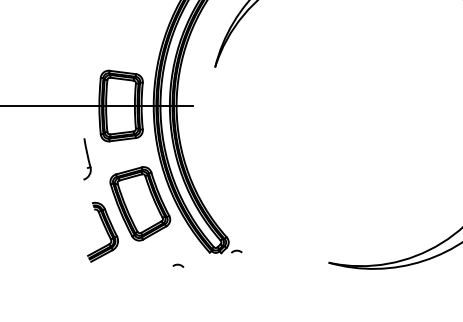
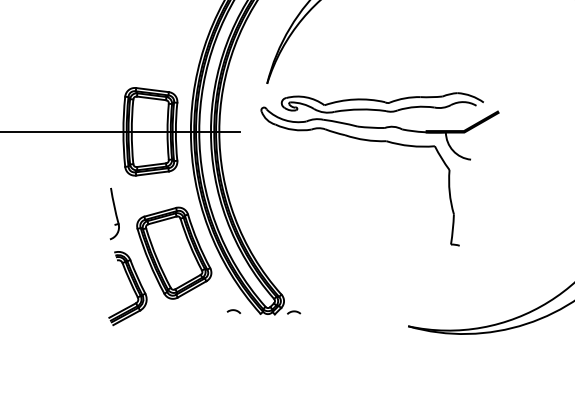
part: (305, 114) -> (379, 142), added
part: (87, 159) -> (114, 214), moved
curve: (178, 265) -> (234, 311), moved

